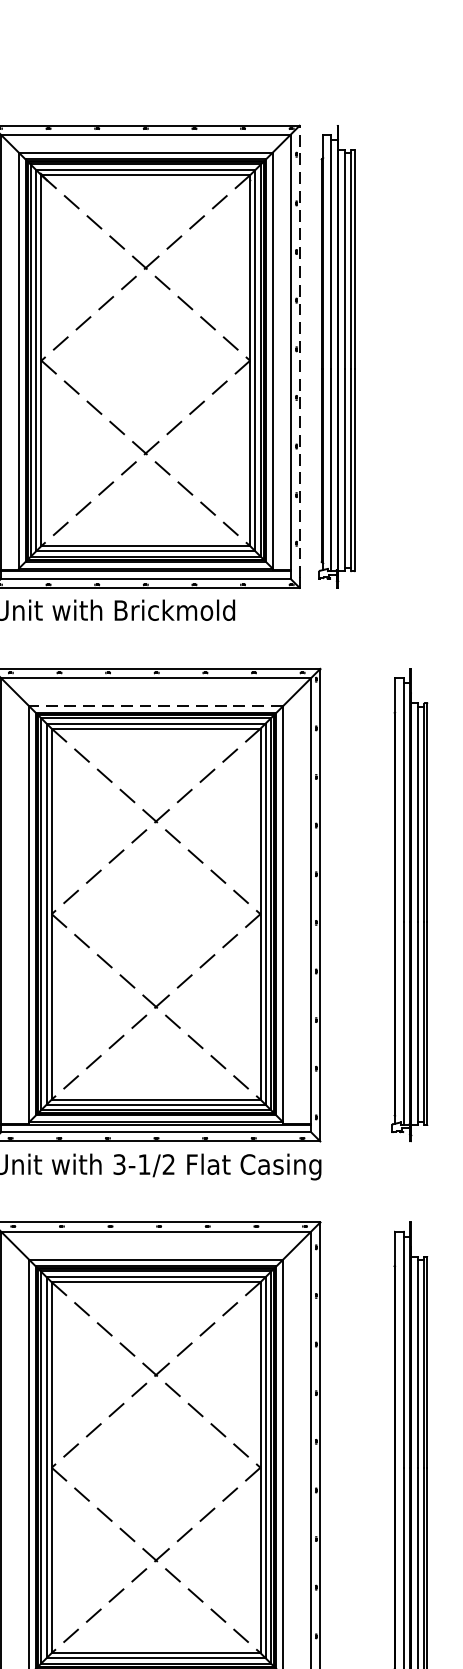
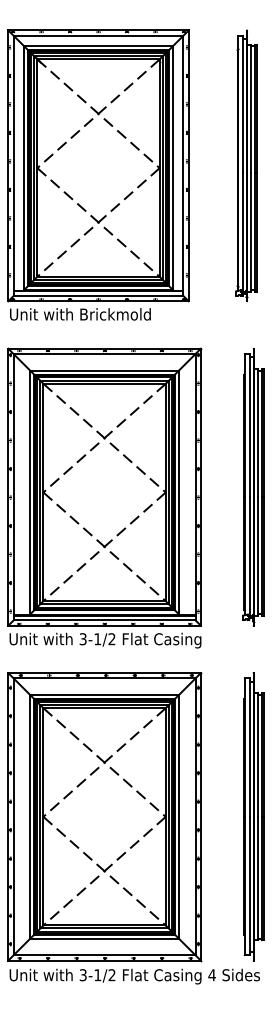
line: (299, 352) -> (188, 163), dashed -> solid
part: (336, 356) -> (246, 165), moved
line: (155, 706) -> (104, 370), dashed -> solid

